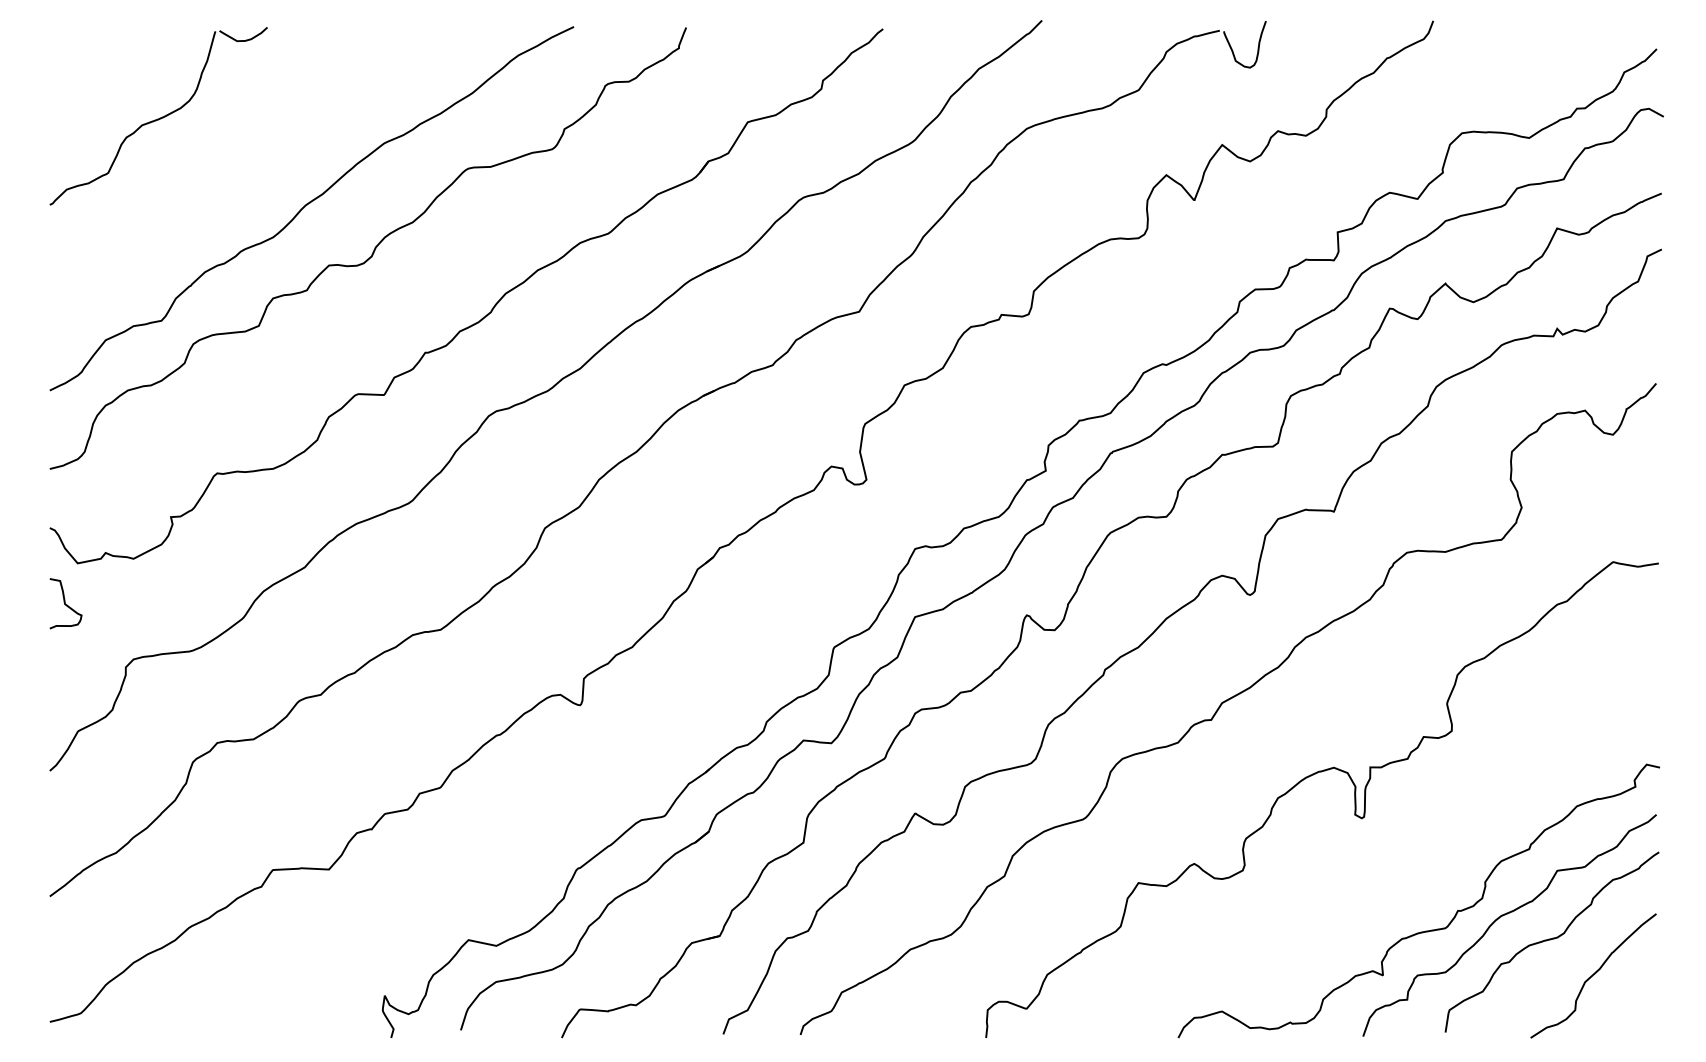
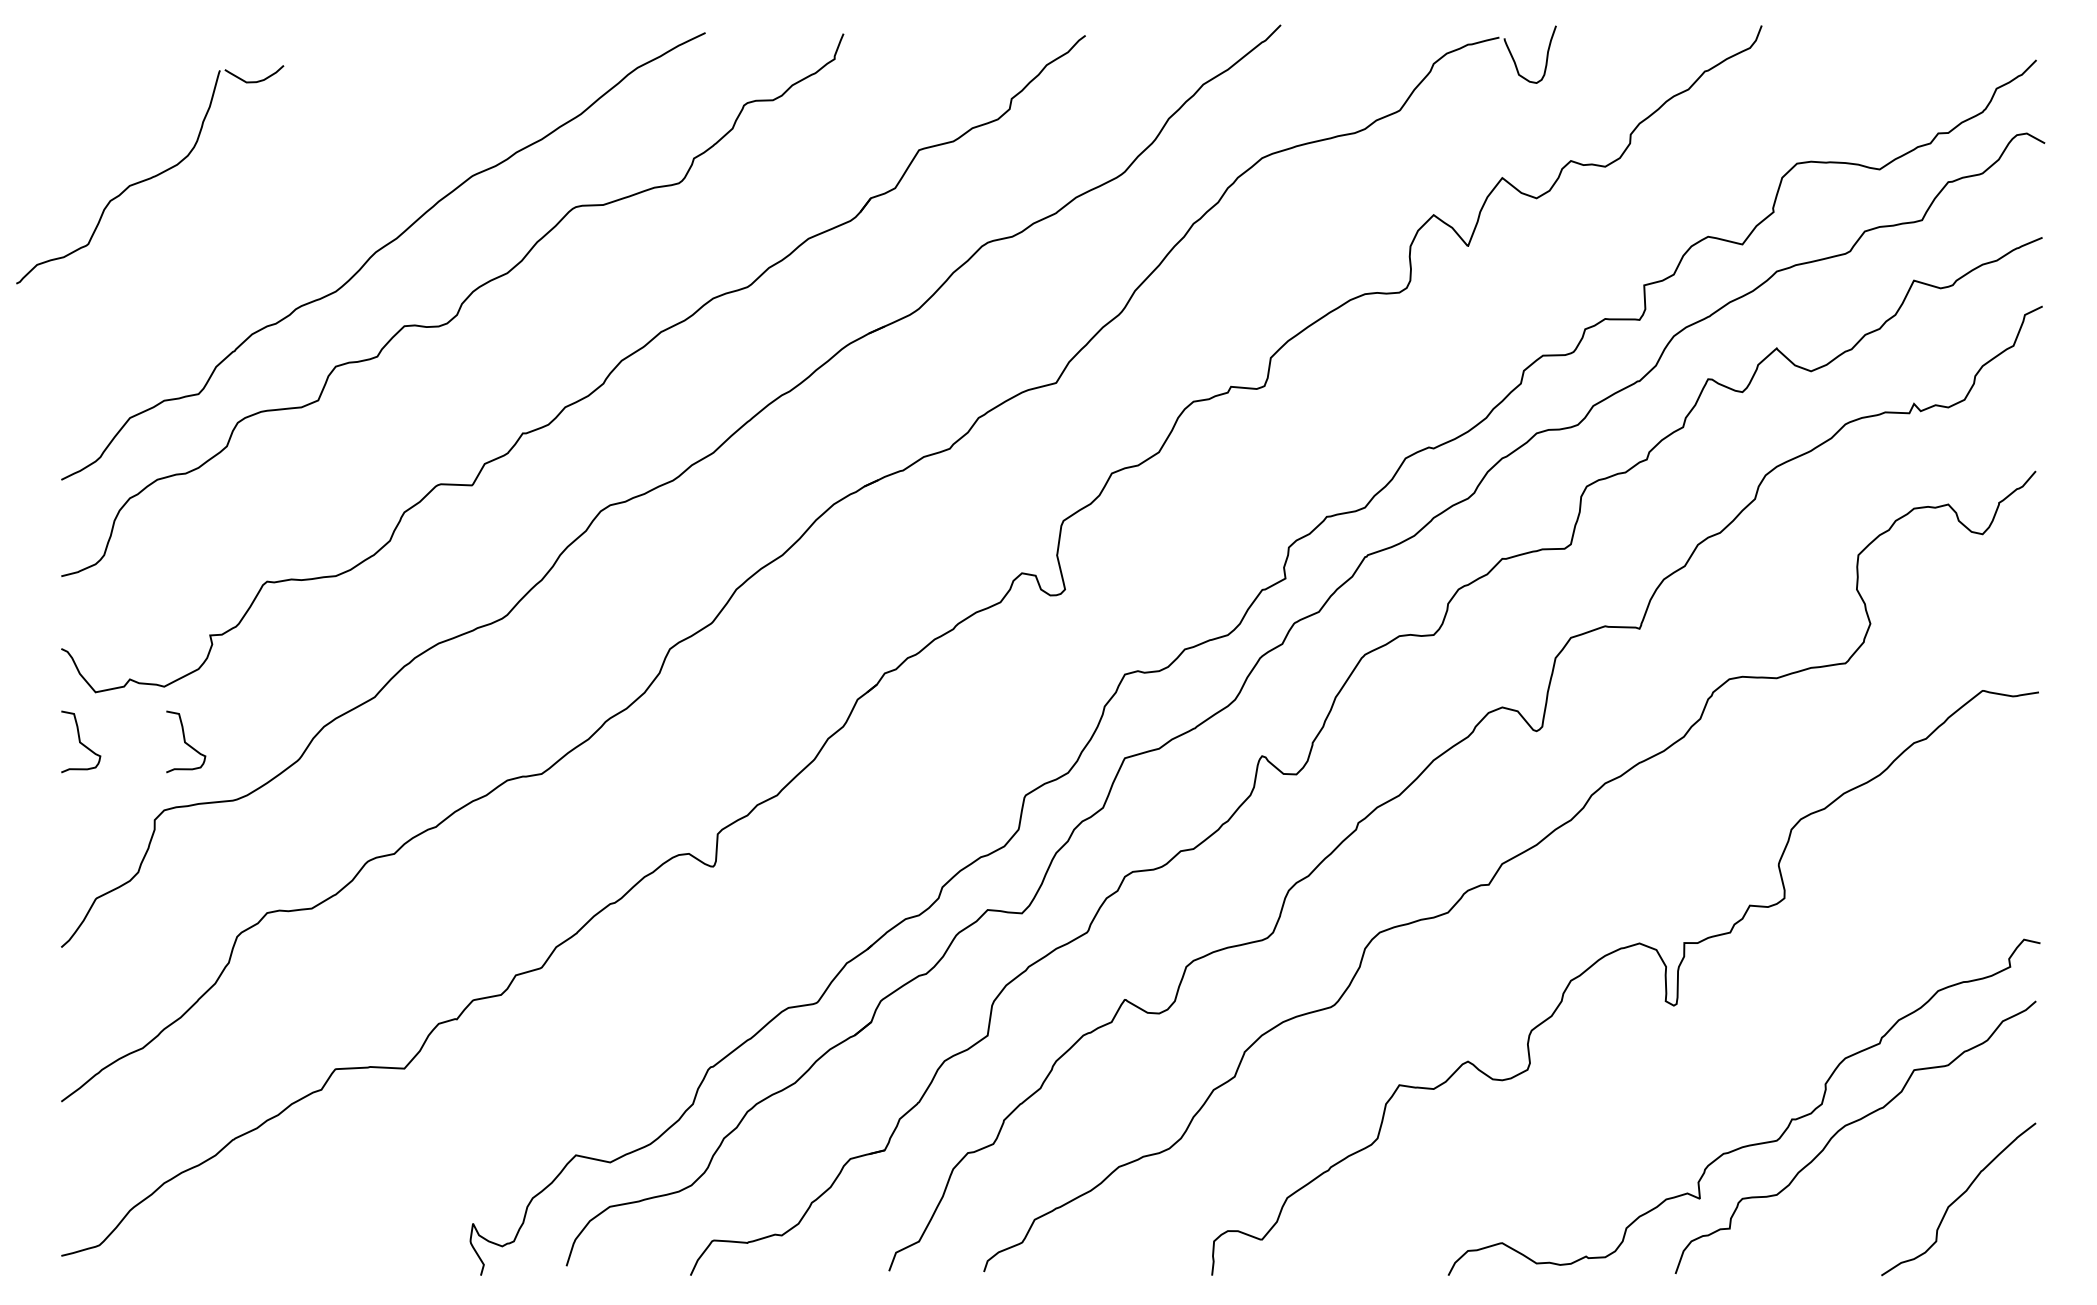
part: (158, 116) -> (150, 174), moved
curve: (150, 603) -> (185, 741), added
curve: (1551, 940) -> (1906, 1155), removed

